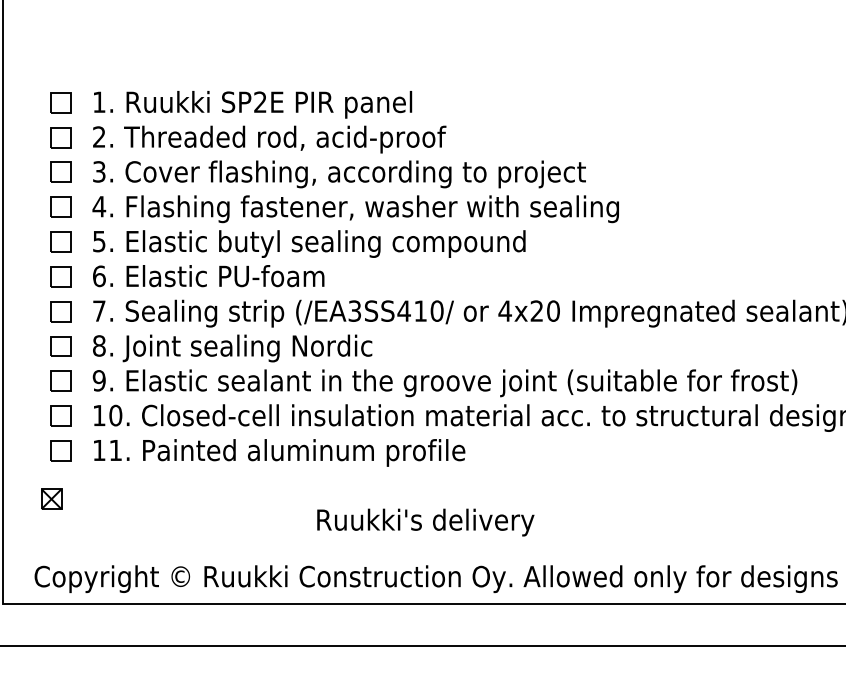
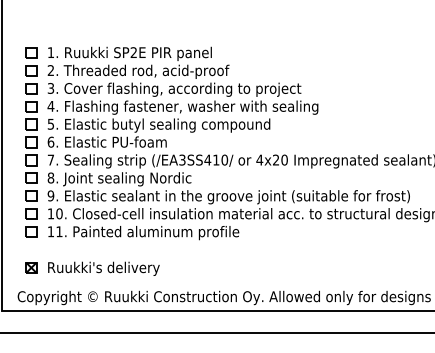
part: (51, 498) -> (31, 267), moved
text: (424, 521) -> (103, 268), moved

